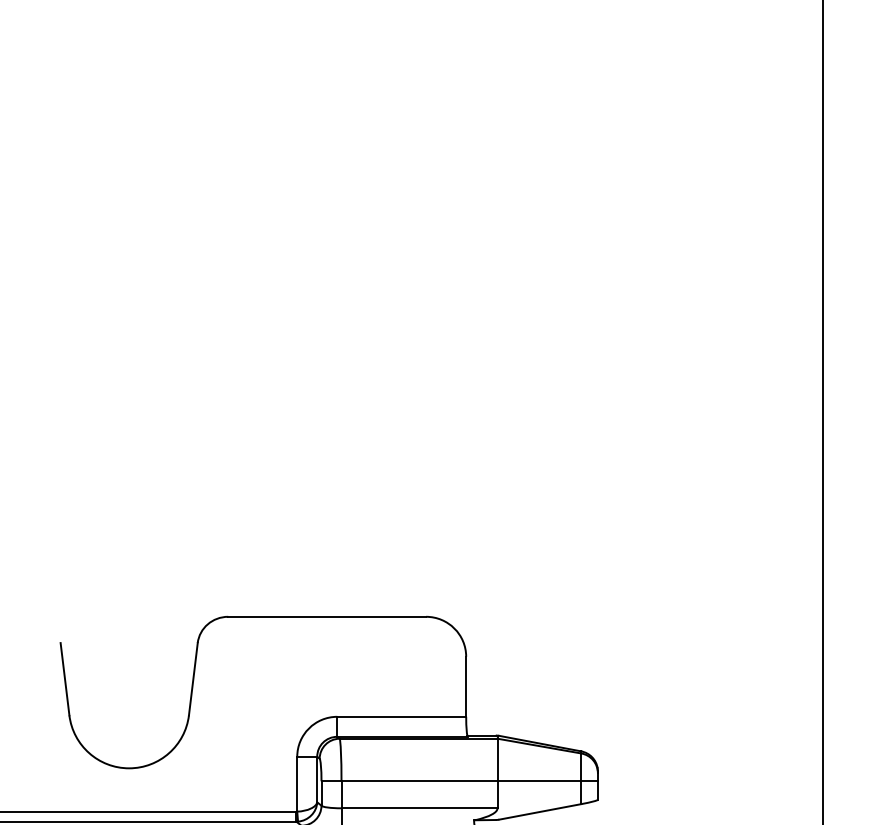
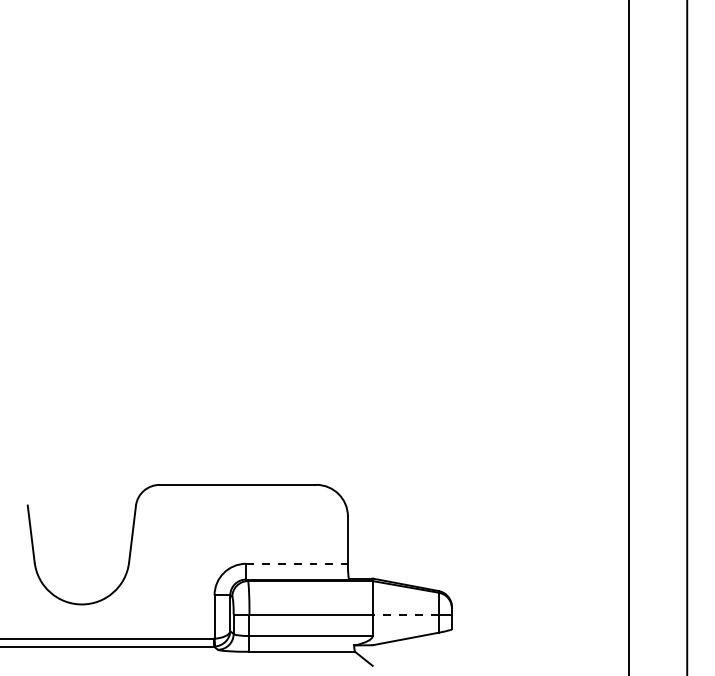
line: (402, 716) -> (297, 563), solid -> dashed
line: (539, 781) -> (405, 614), solid -> dashed

